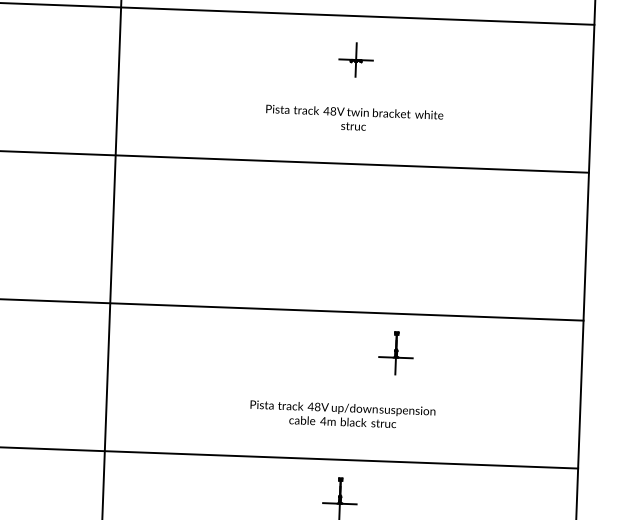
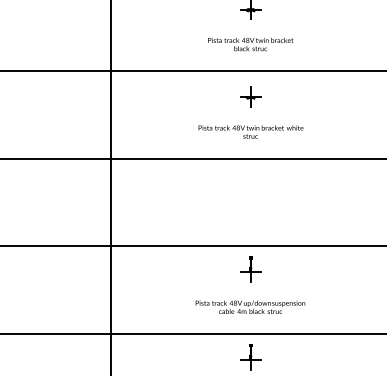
part: (395, 352) -> (250, 269), moved

